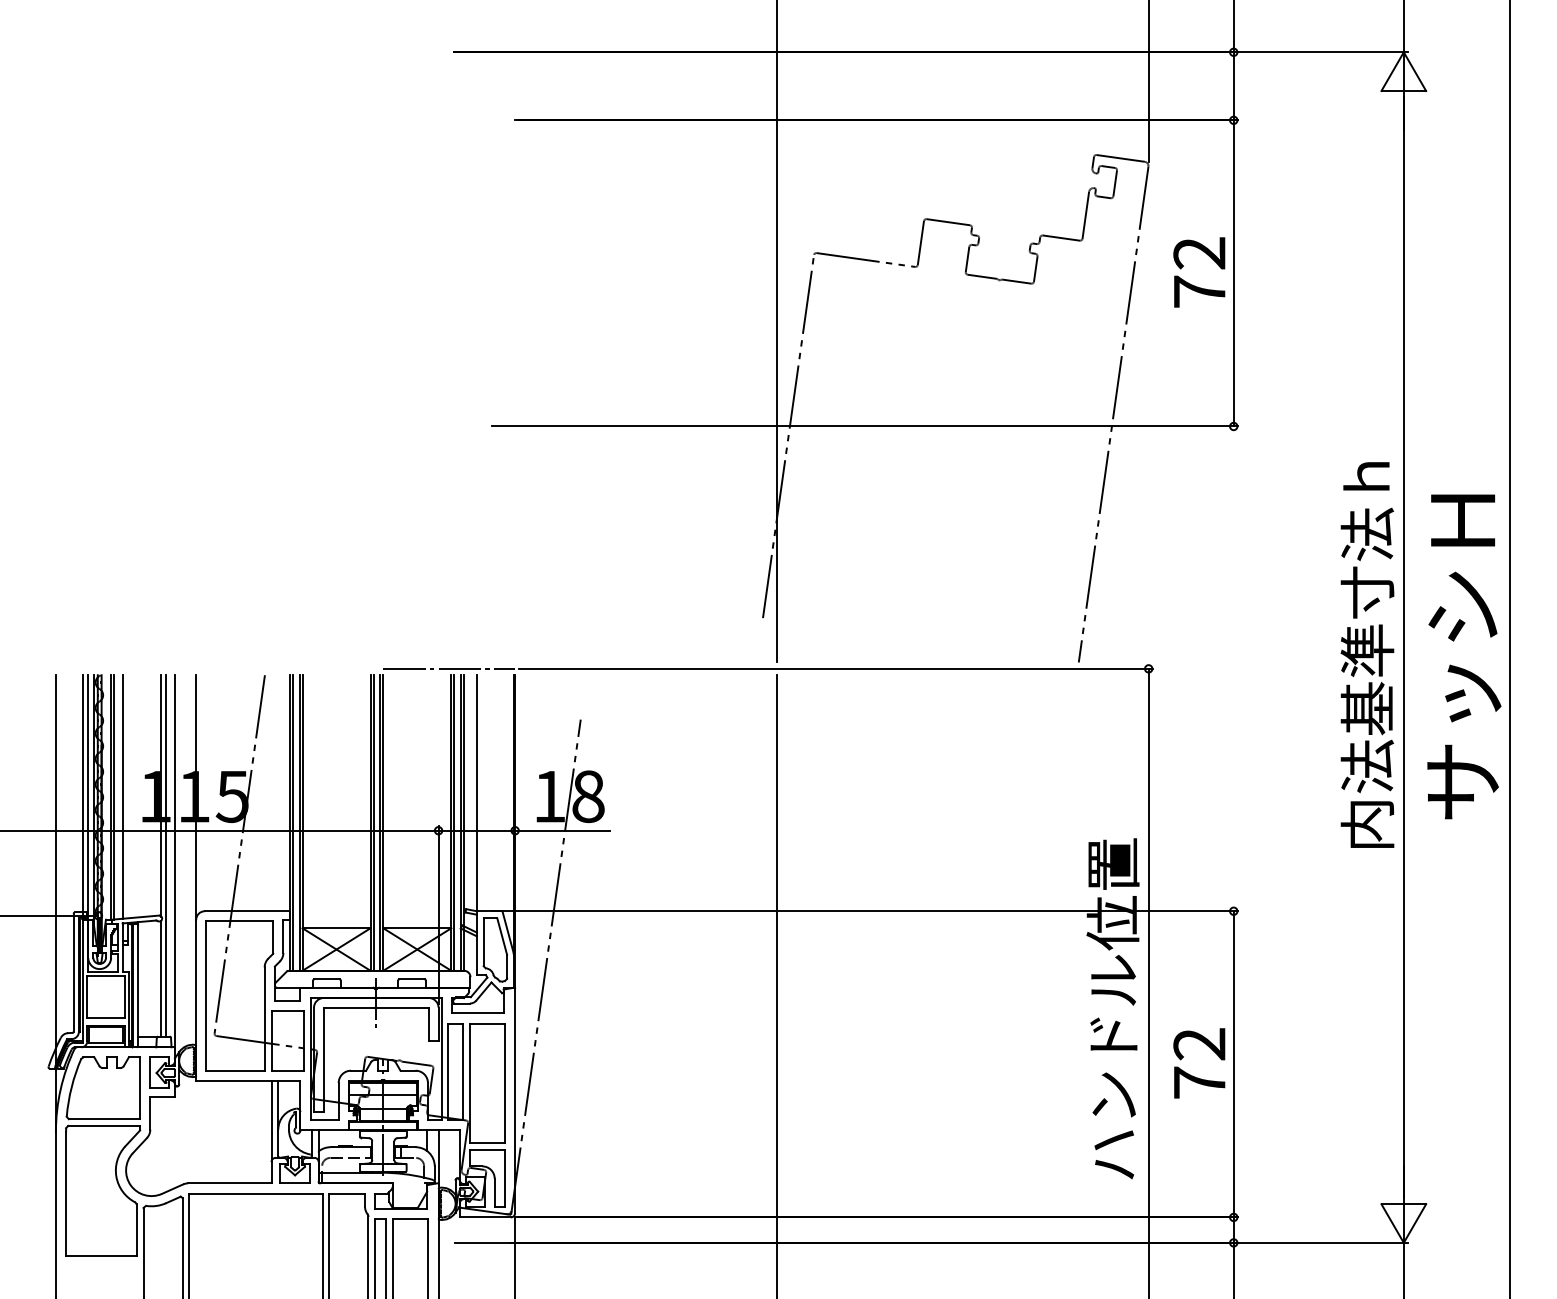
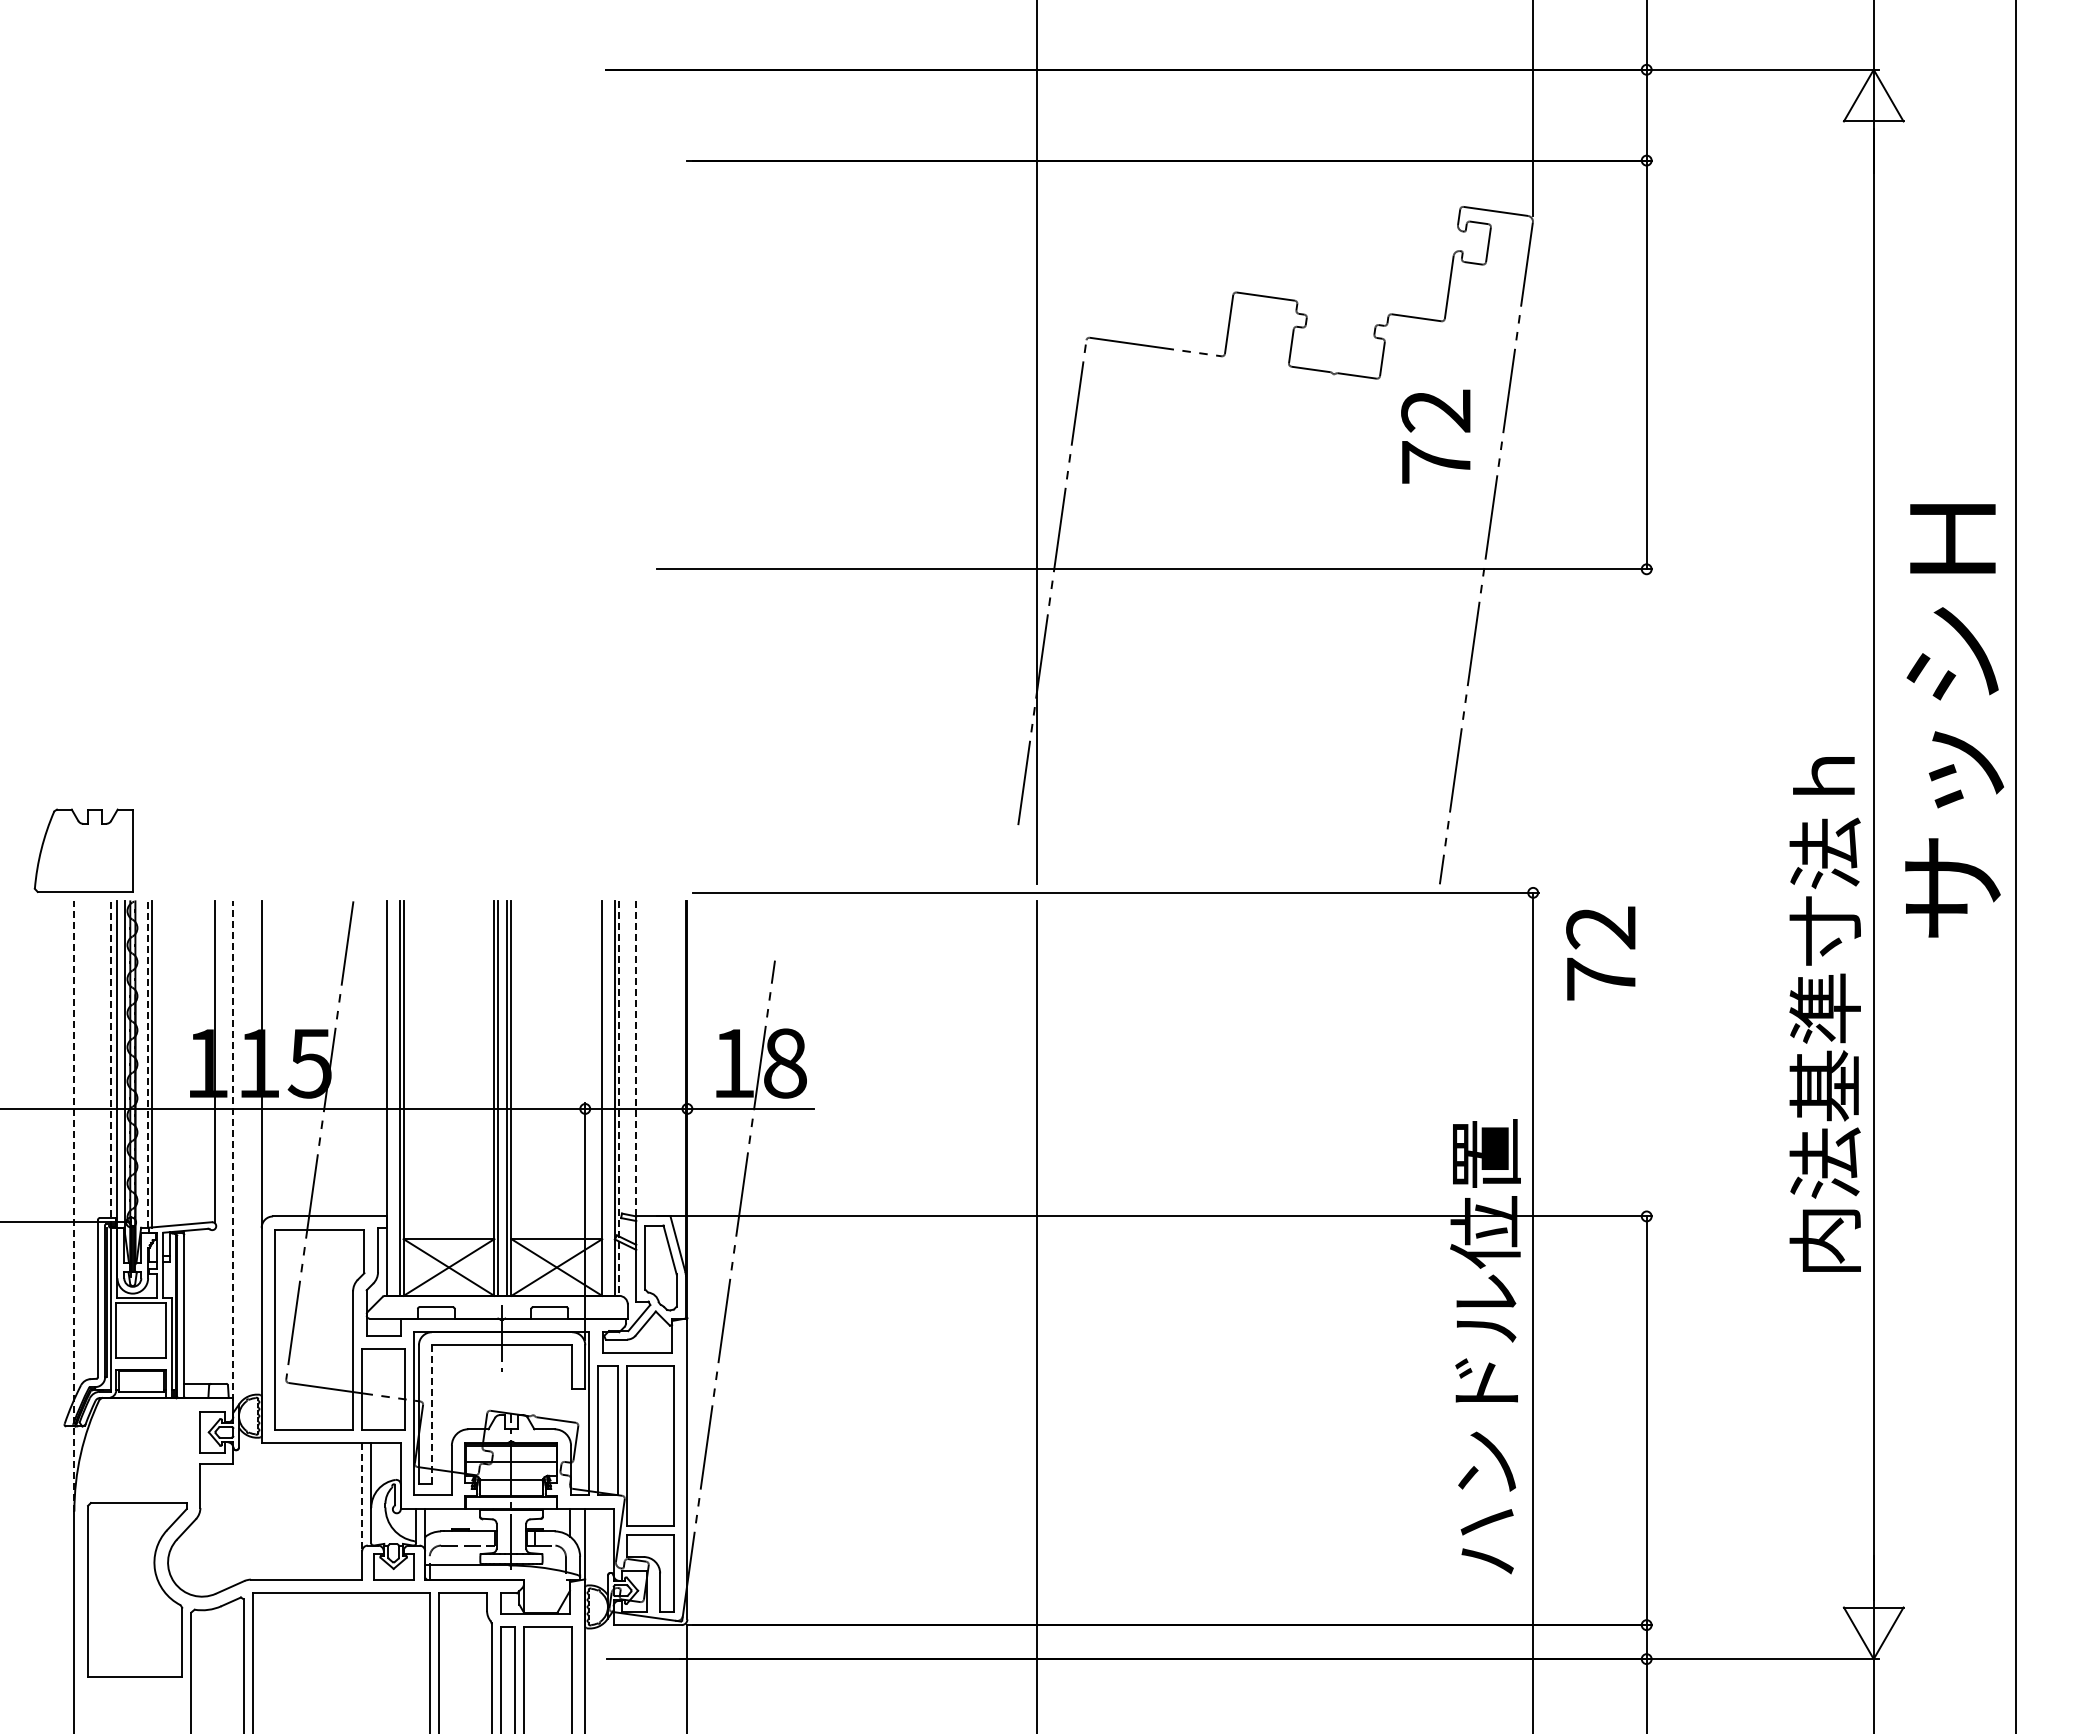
text: (1199, 272) -> (1435, 436), moved
text: (1366, 655) -> (1824, 1014), moved
text: (1464, 656) -> (1954, 720), moved
line: (449, 668) -> (599, 892), removed
line: (476, 792) -> (636, 1058), solid -> dashed
line: (123, 796) -> (164, 1063), removed
line: (82, 797) -> (110, 1064), solid -> dashed
line: (110, 797) -> (147, 1064), solid -> dashed
line: (292, 822) -> (390, 1098), removed
line: (454, 822) -> (606, 1098), removed
line: (464, 823) -> (619, 1099), solid -> dashed
line: (166, 855) -> (221, 1142), removed
line: (175, 862) -> (233, 1151), solid -> dashed
line: (55, 903) -> (74, 1205), solid -> dashed
line: (161, 977) -> (215, 1305), removed
line: (324, 1060) -> (432, 1415), solid -> dashed
text: (1199, 1063) -> (1600, 953), moved
part: (103, 1088) -> (83, 850), moved
line: (271, 1122) -> (362, 1498), solid -> dashed

